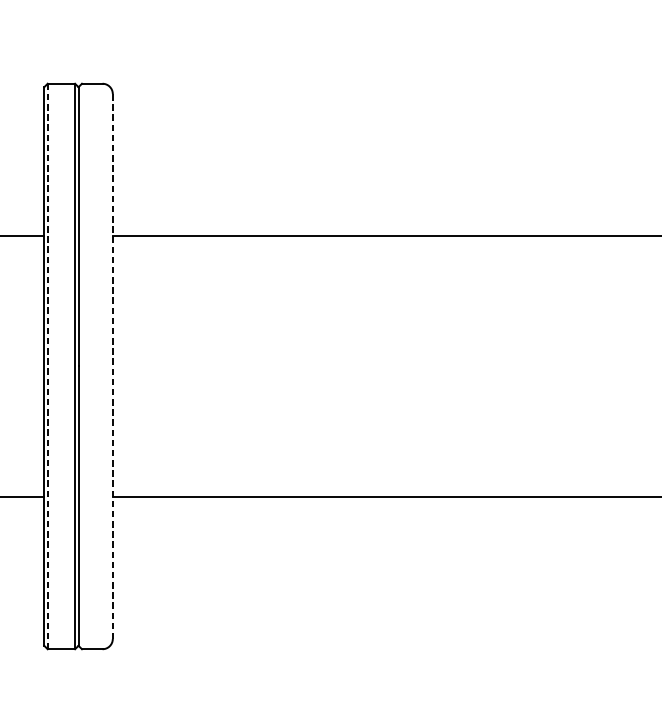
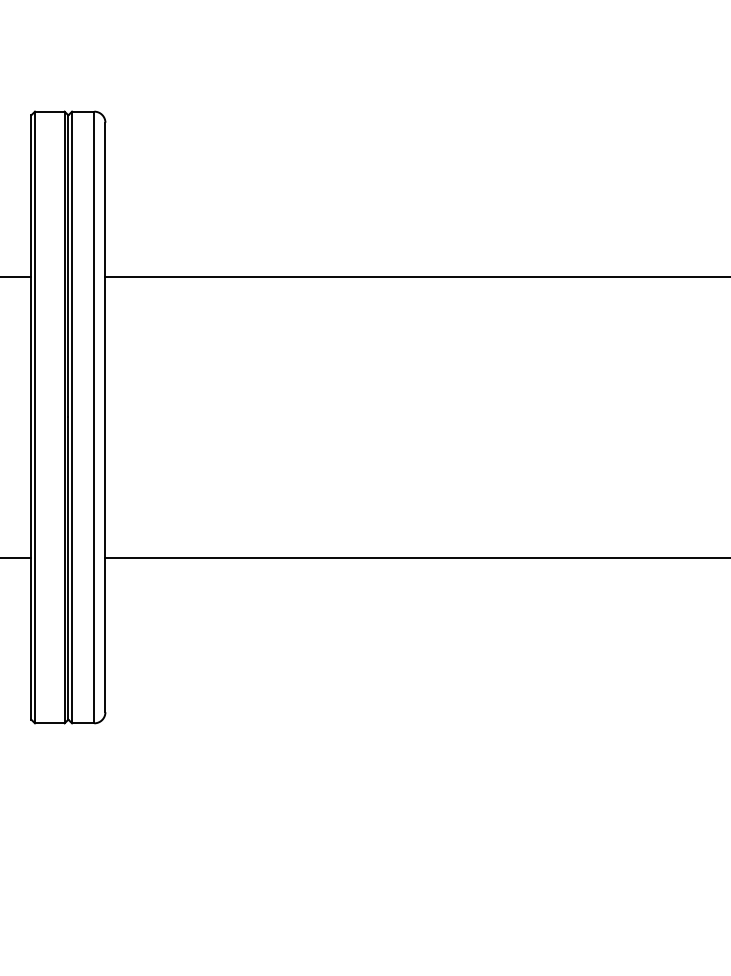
line: (48, 366) -> (35, 417), dashed -> solid
line: (82, 366) -> (72, 417), added
line: (102, 366) -> (94, 417), added
line: (112, 366) -> (105, 417), dashed -> solid

